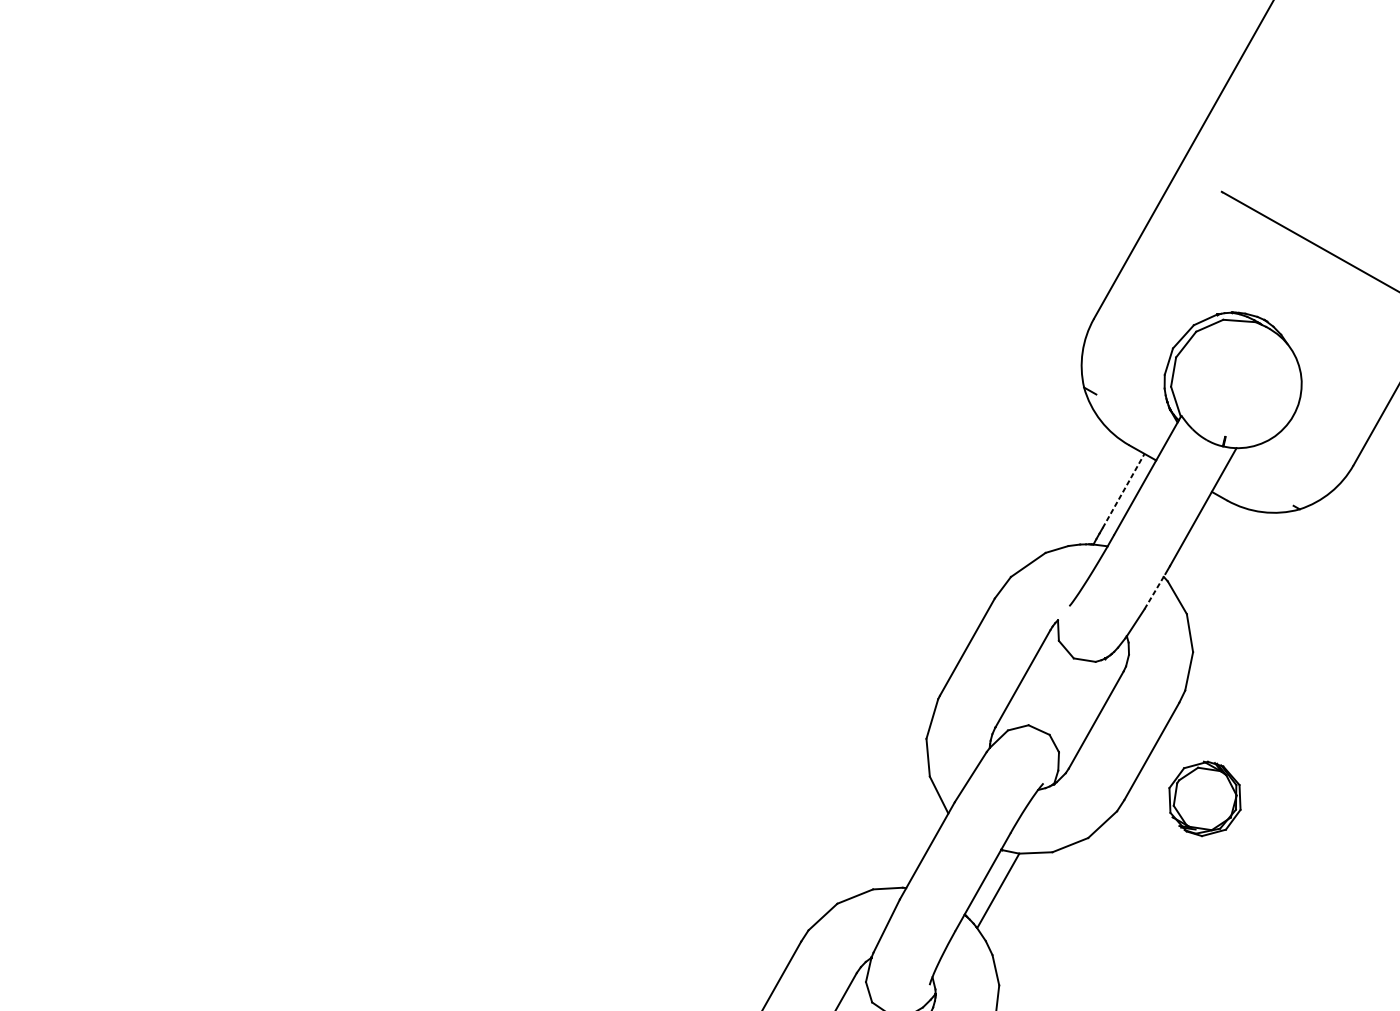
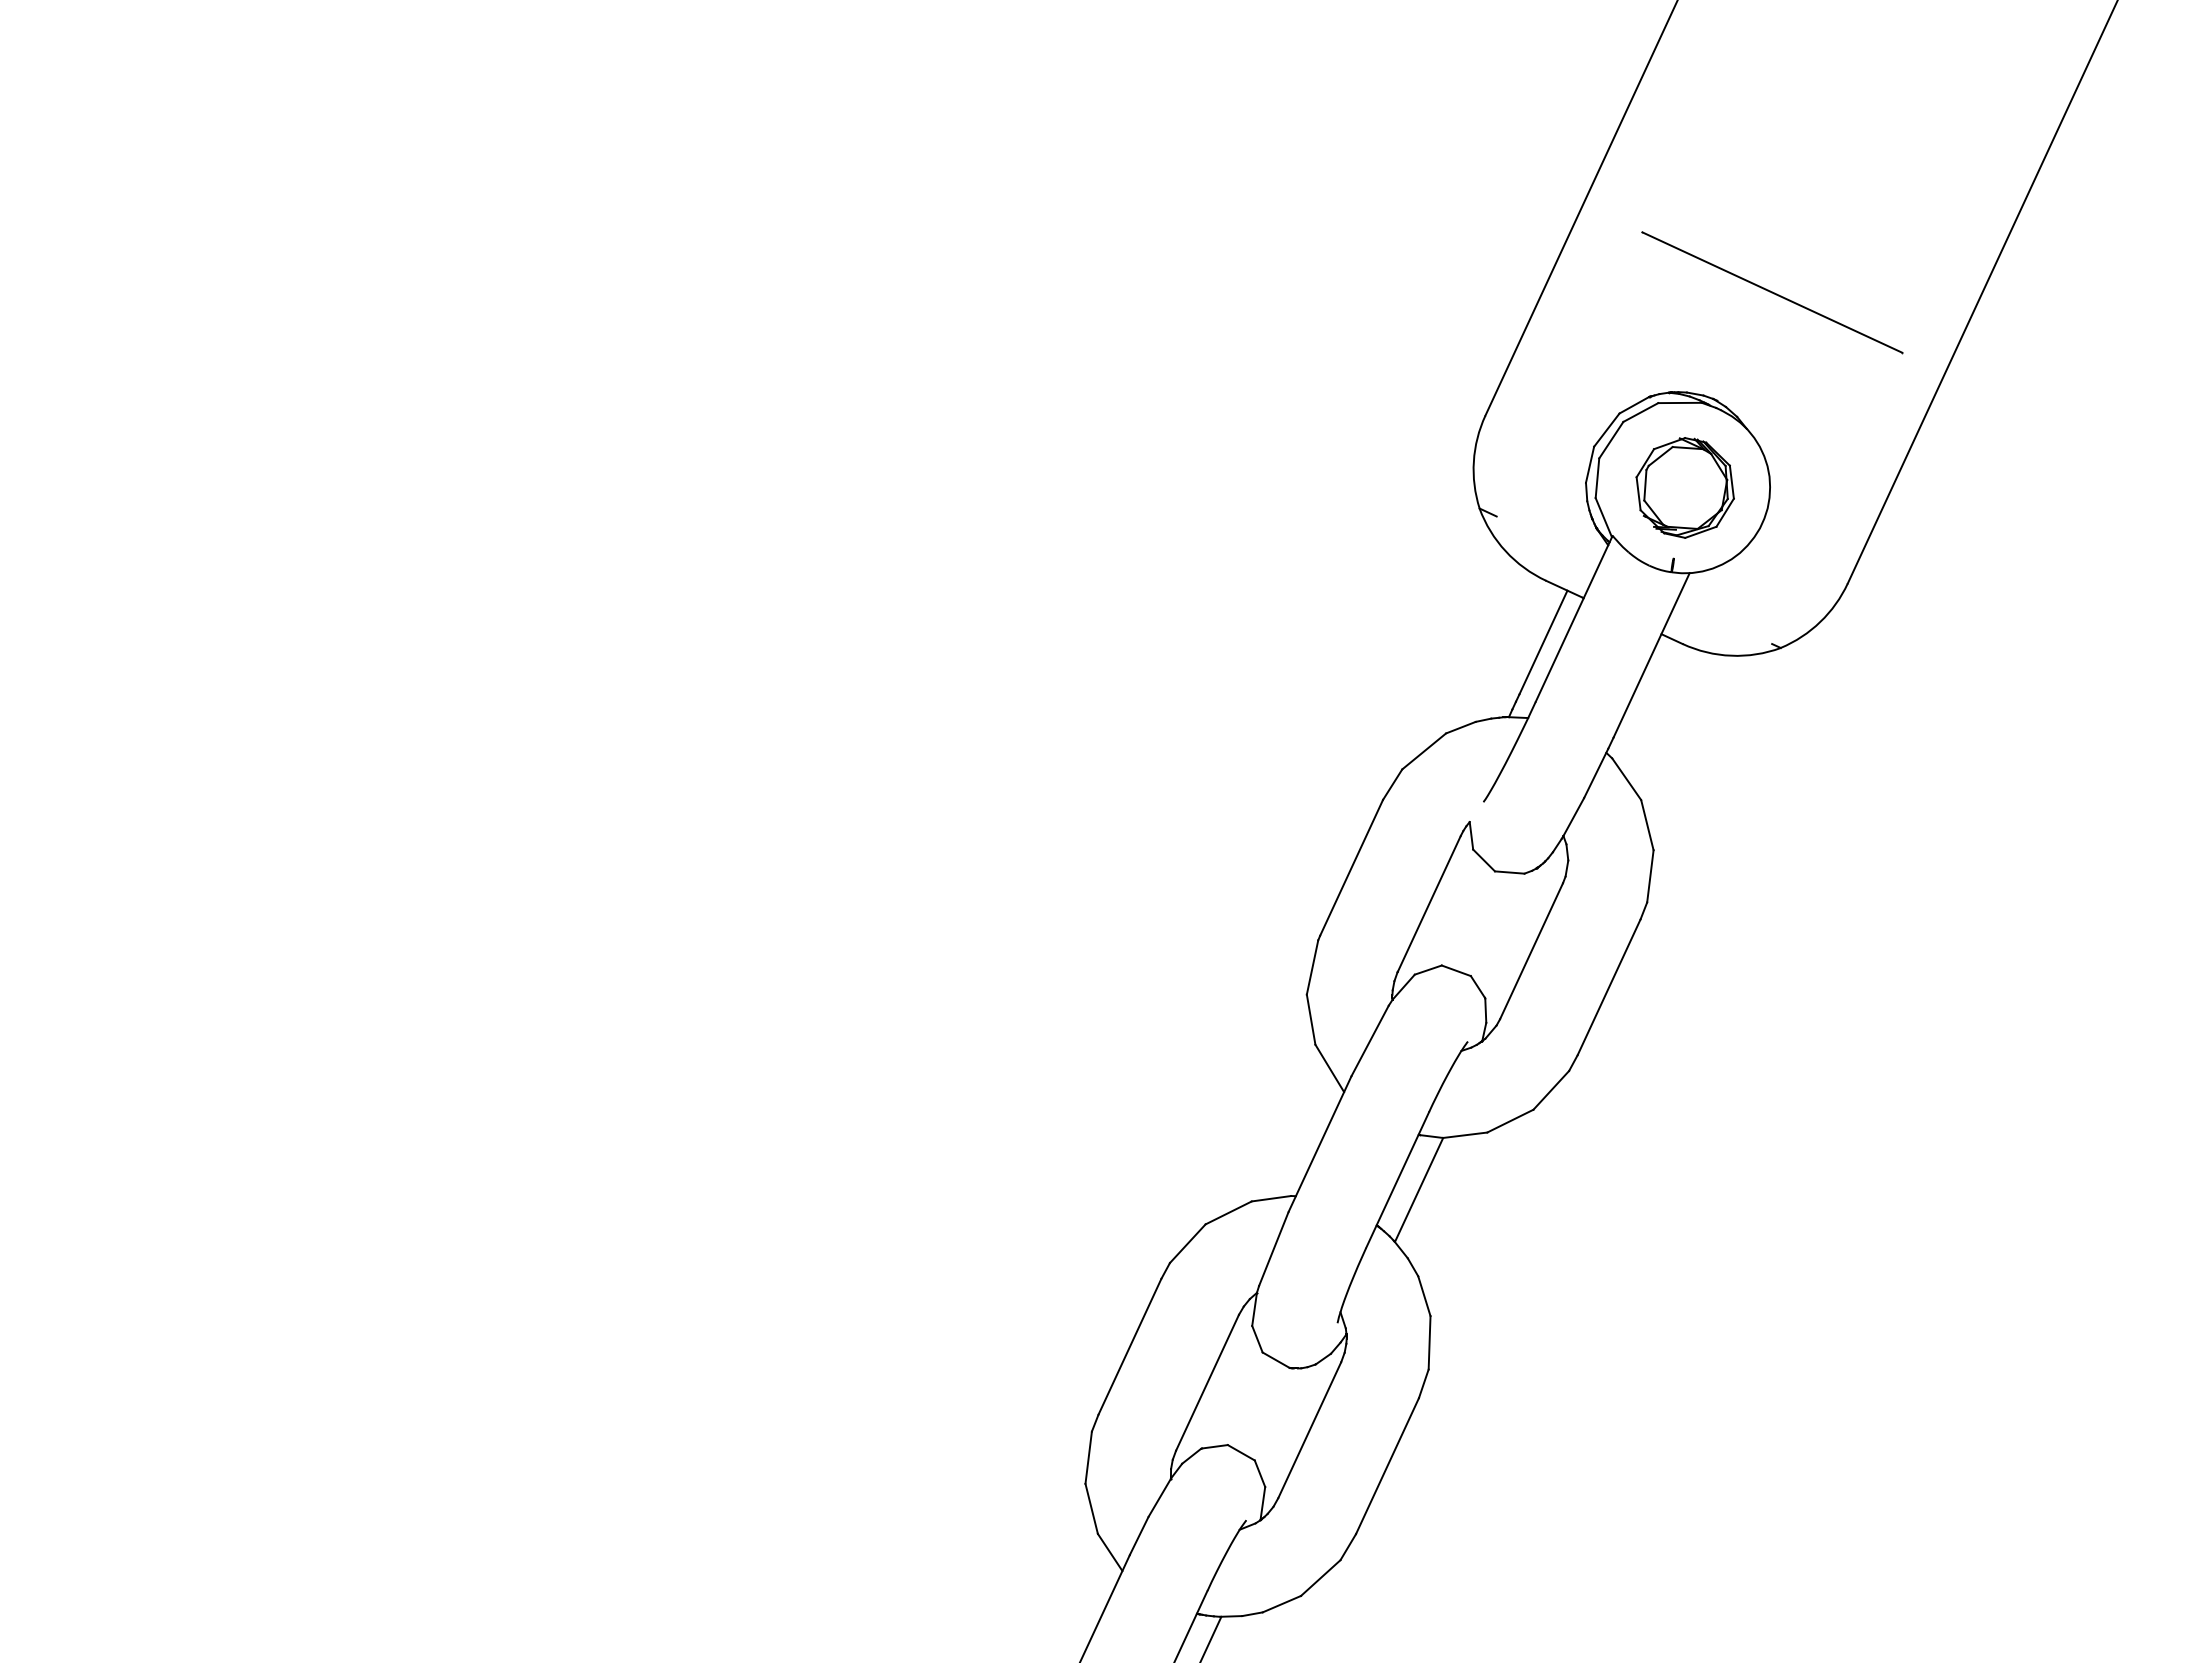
line: (1123, 491) -> (1543, 642), dashed -> solid
line: (1155, 591) -> (1596, 773), dashed -> solid
part: (1204, 798) -> (1684, 487), moved

